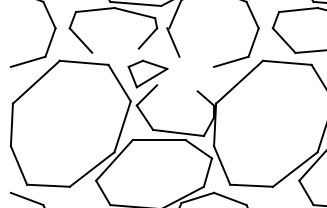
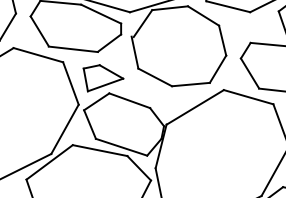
line: (115, 50) -> (73, 48), added
line: (196, 61) -> (154, 77), added
line: (177, 88) -> (129, 101), added

